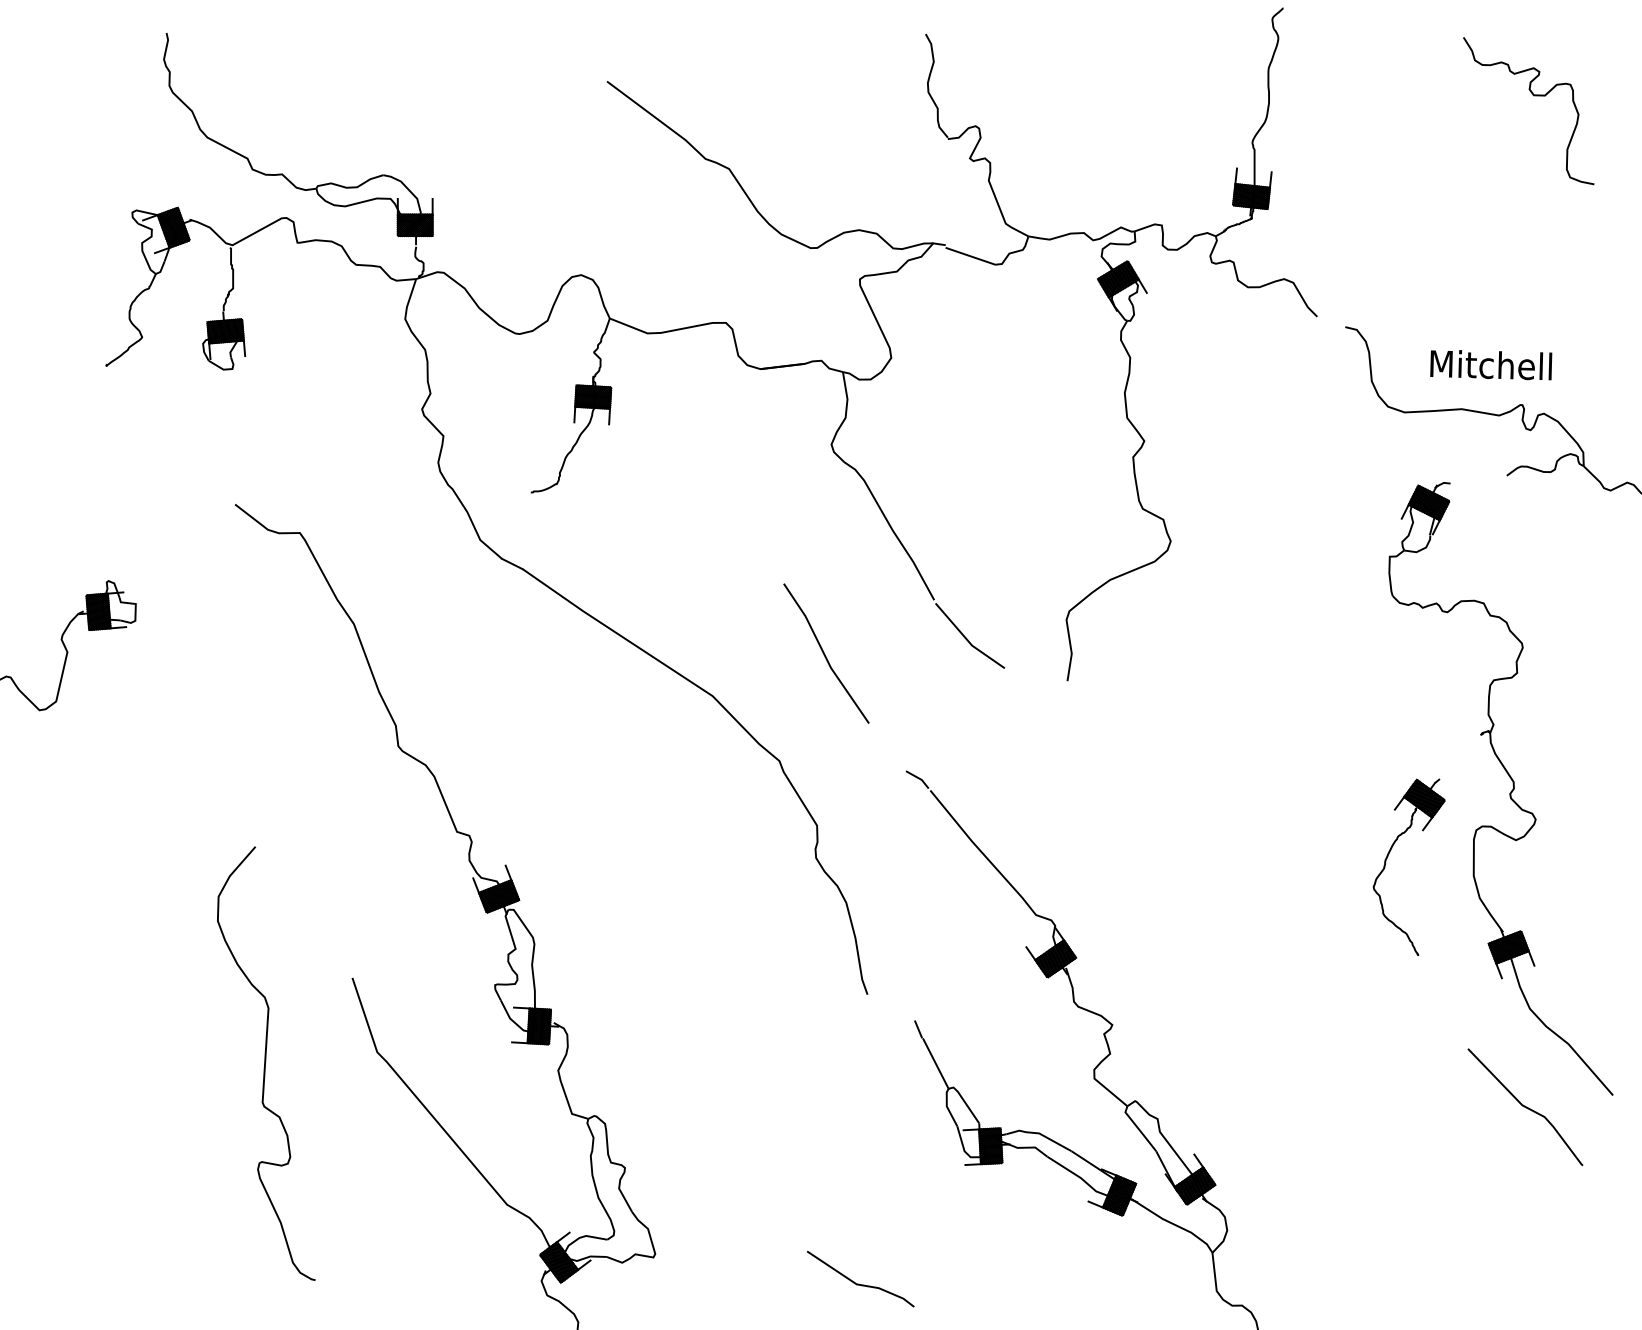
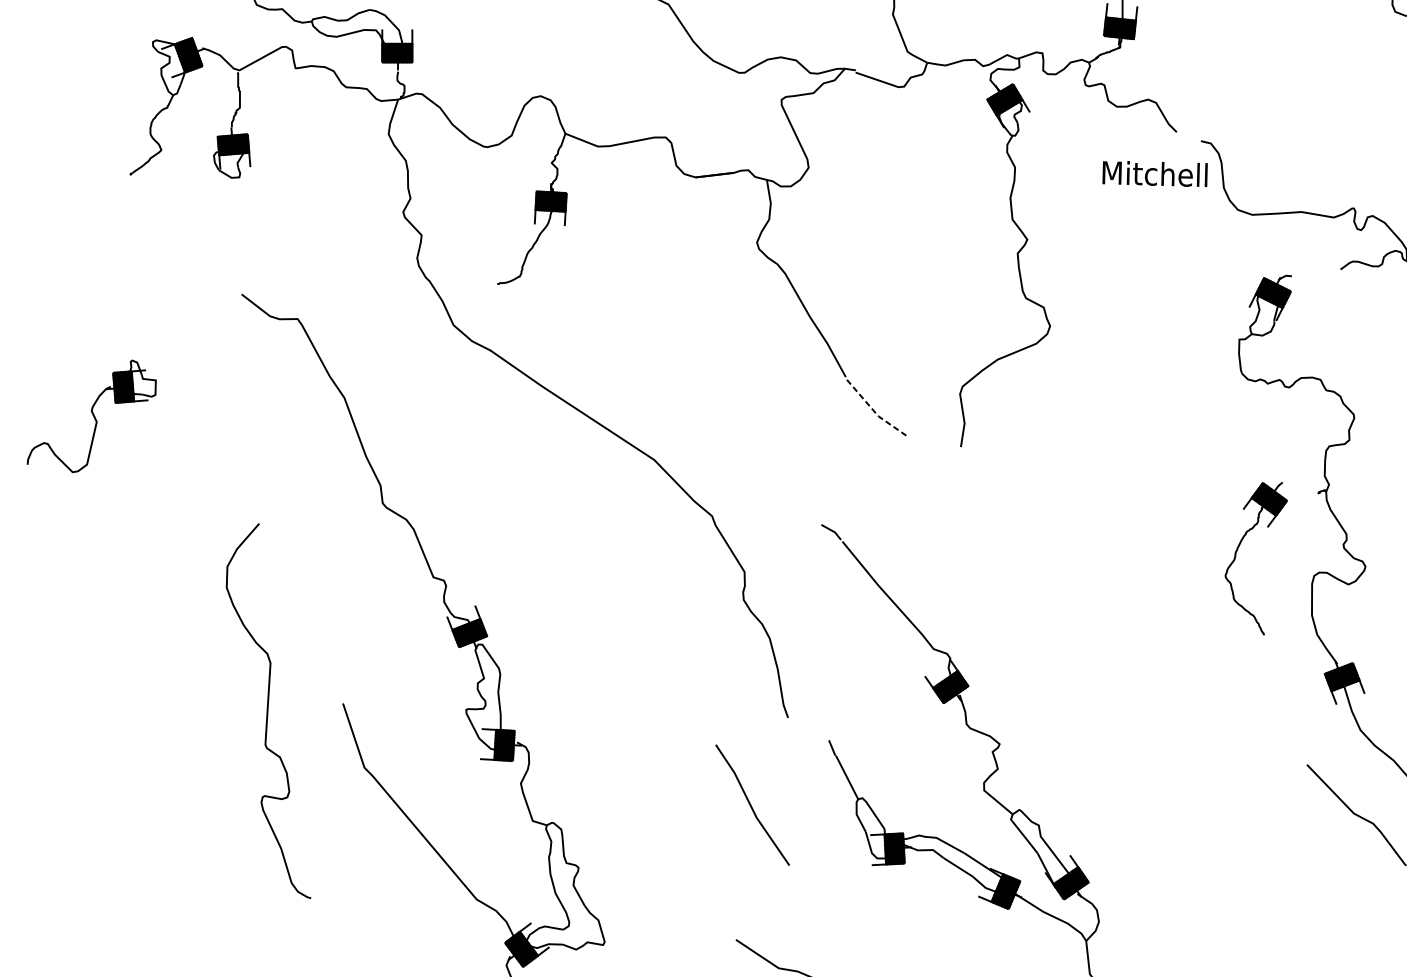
text: (1491, 365) -> (1155, 174), moved
line: (967, 640) -> (874, 411), solid -> dashed
line: (825, 654) -> (751, 805), moved
part: (1386, 863) -> (1236, 555), moved
curve: (265, 1063) -> (267, 710), moved

